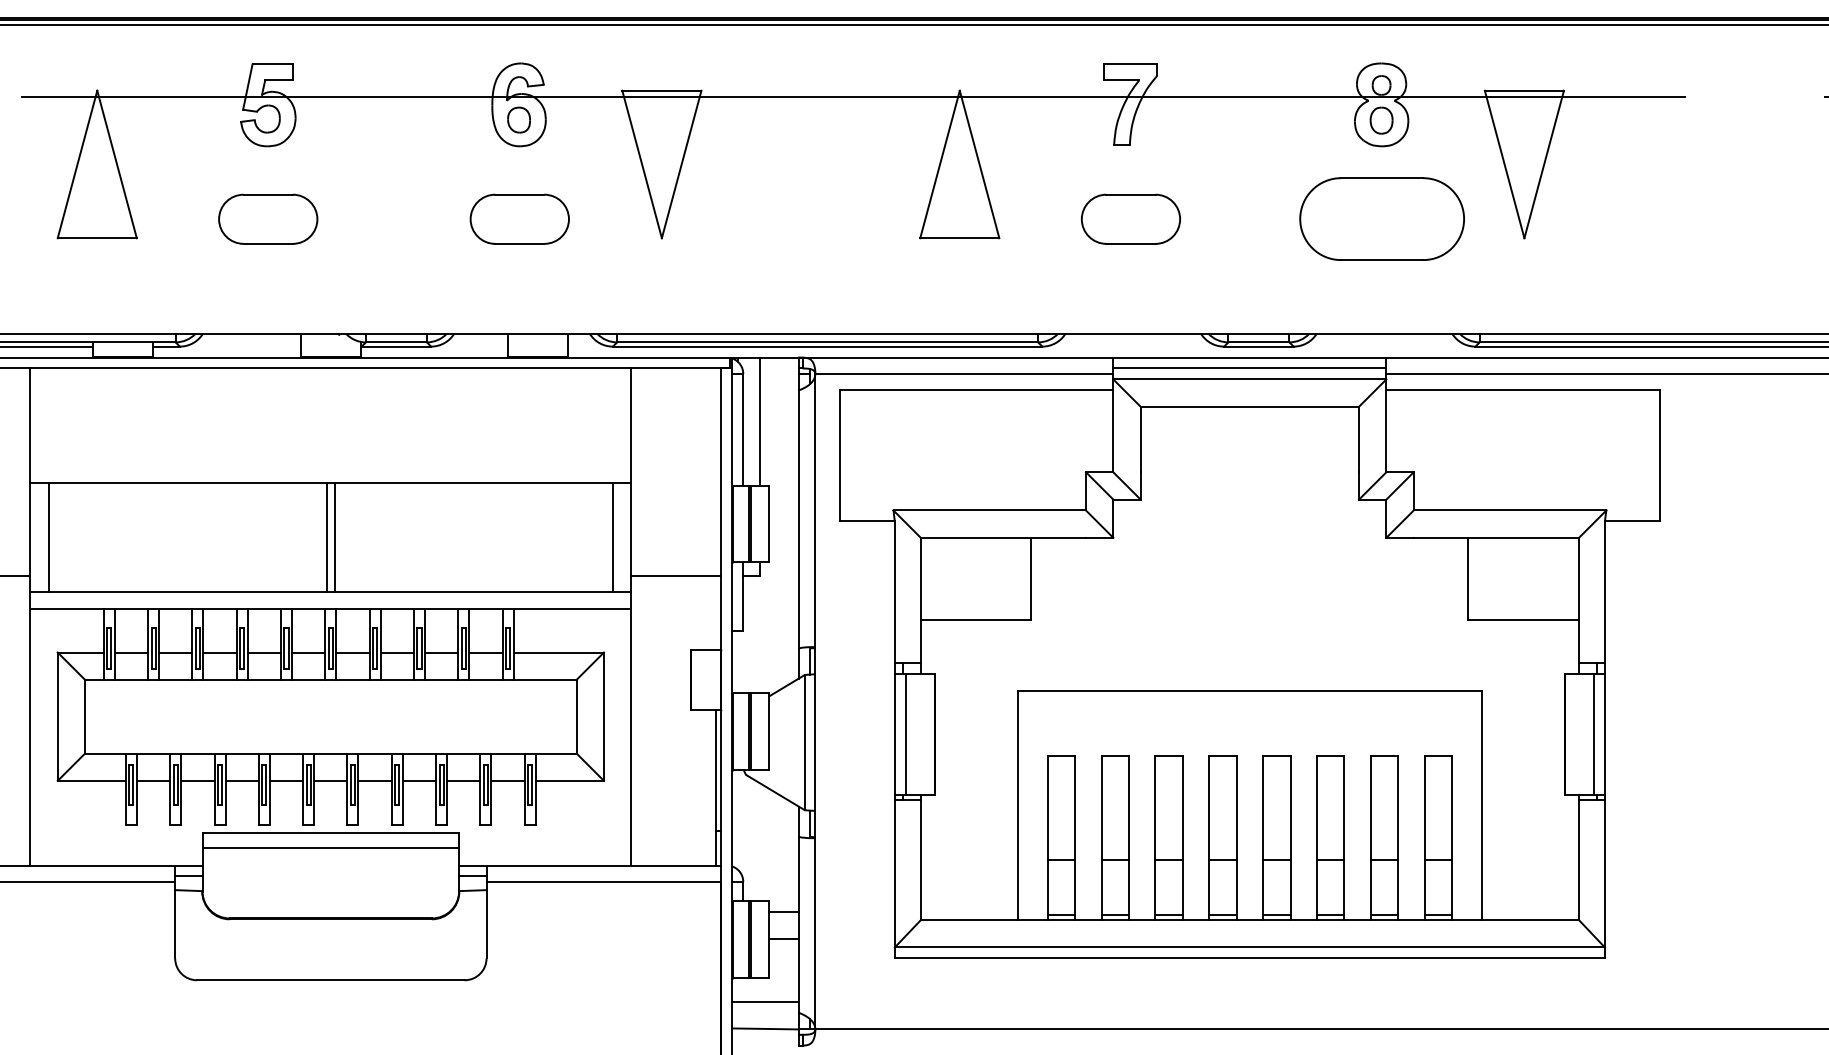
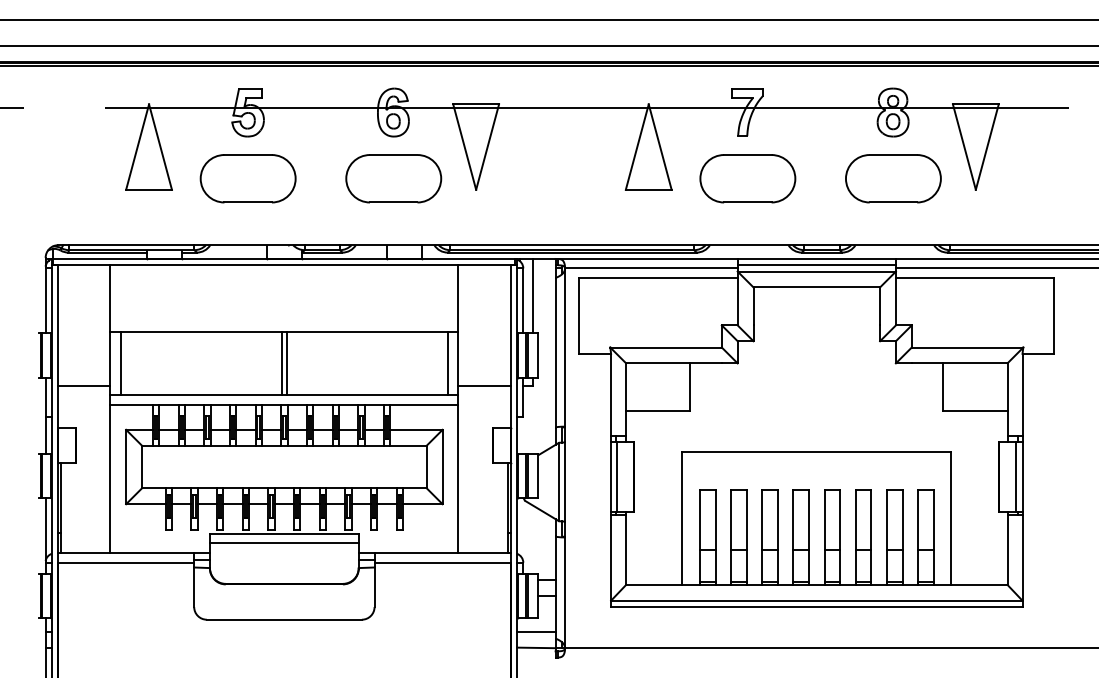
part: (267, 218) -> (247, 178), size x1.67
part: (519, 218) -> (393, 178), size x1.67
part: (1130, 218) -> (747, 178), size x1.67

